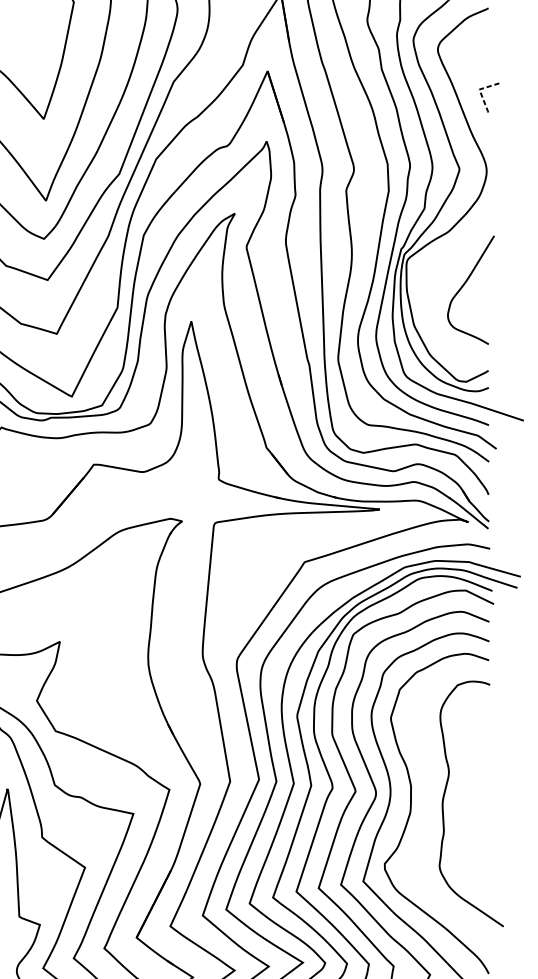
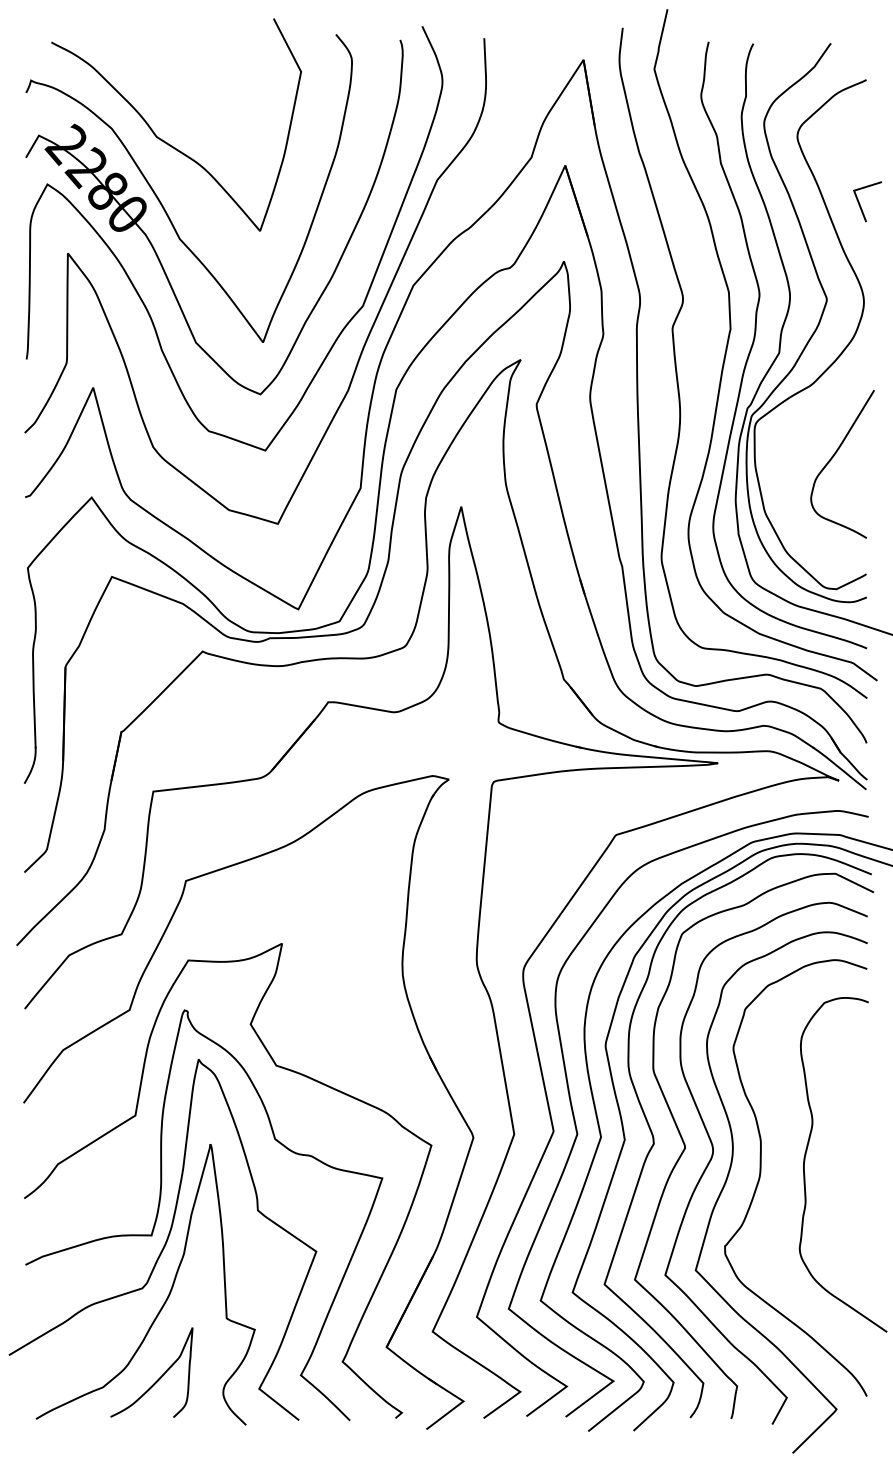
line: (479, 90) -> (854, 192), dashed -> solid

